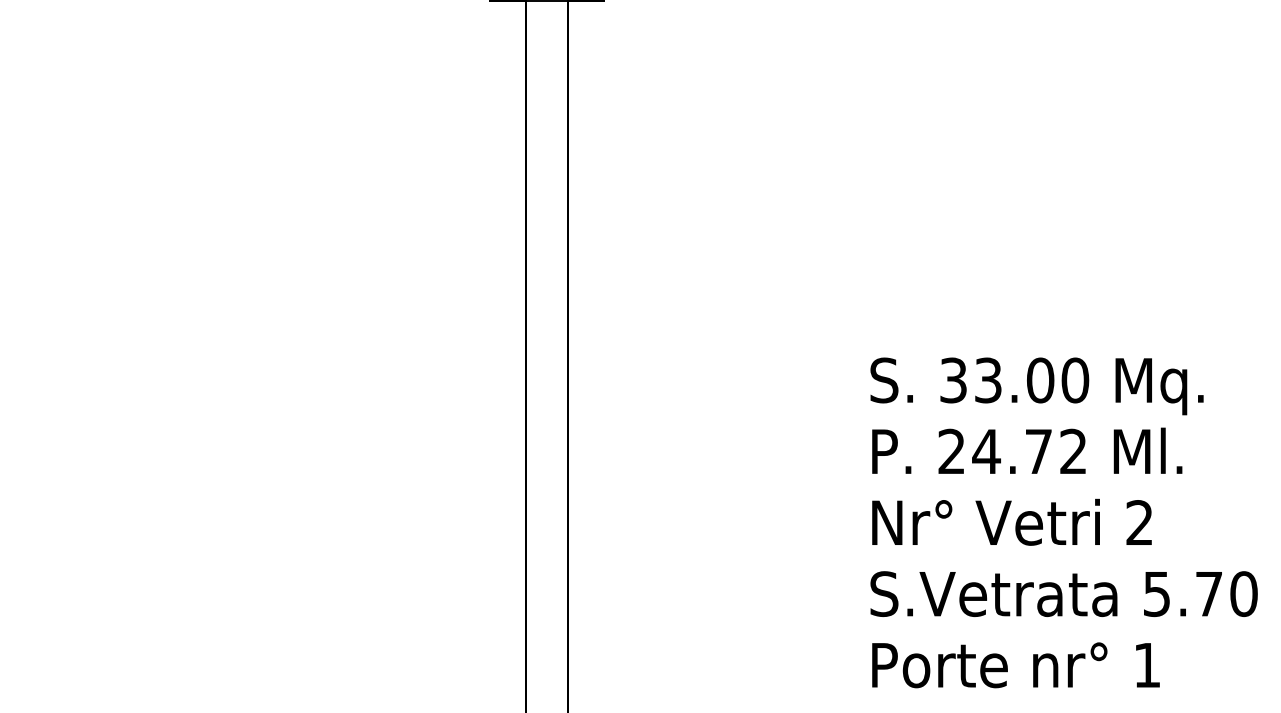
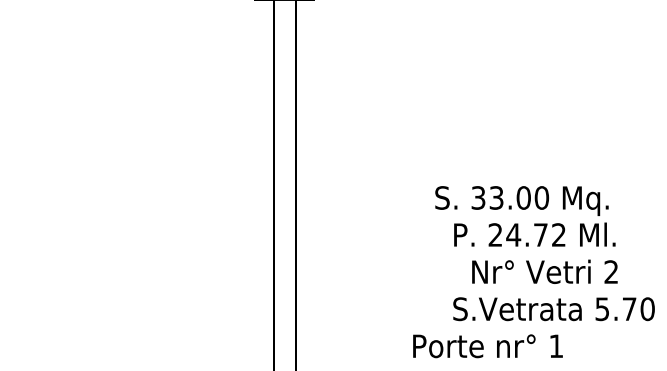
text: (1036, 385) -> (521, 200), moved
text: (1011, 521) -> (544, 271), moved
text: (1015, 665) -> (487, 346), moved

